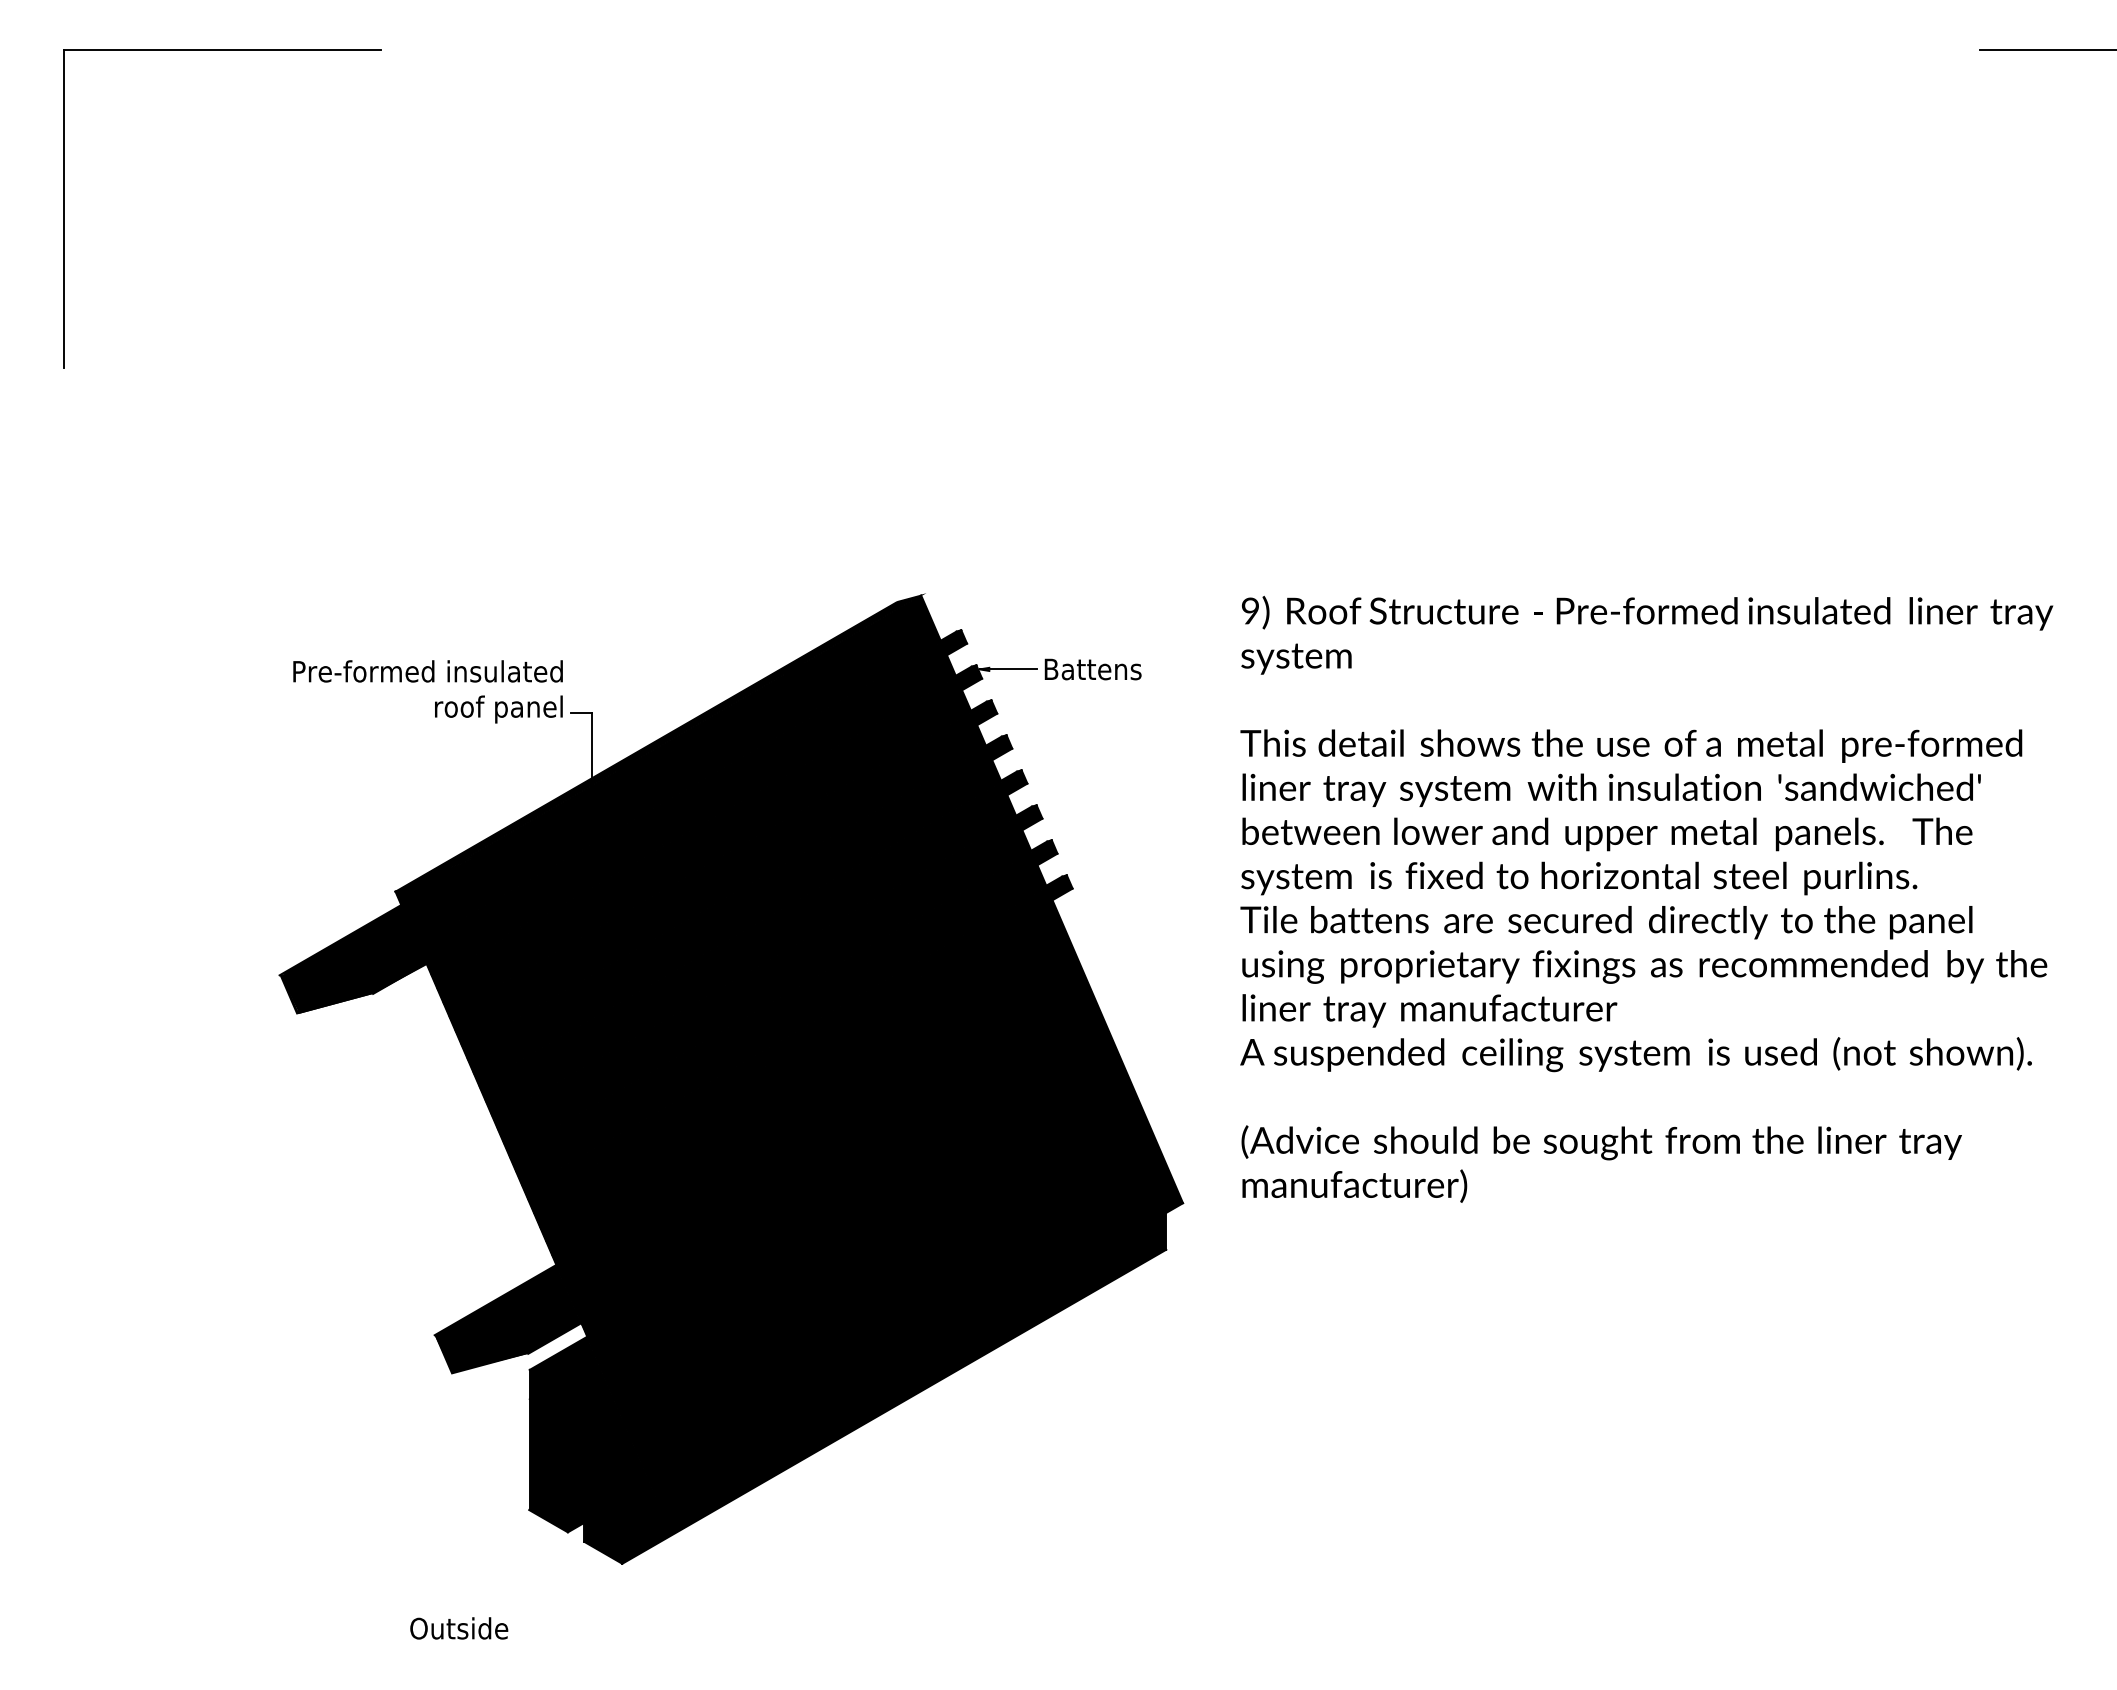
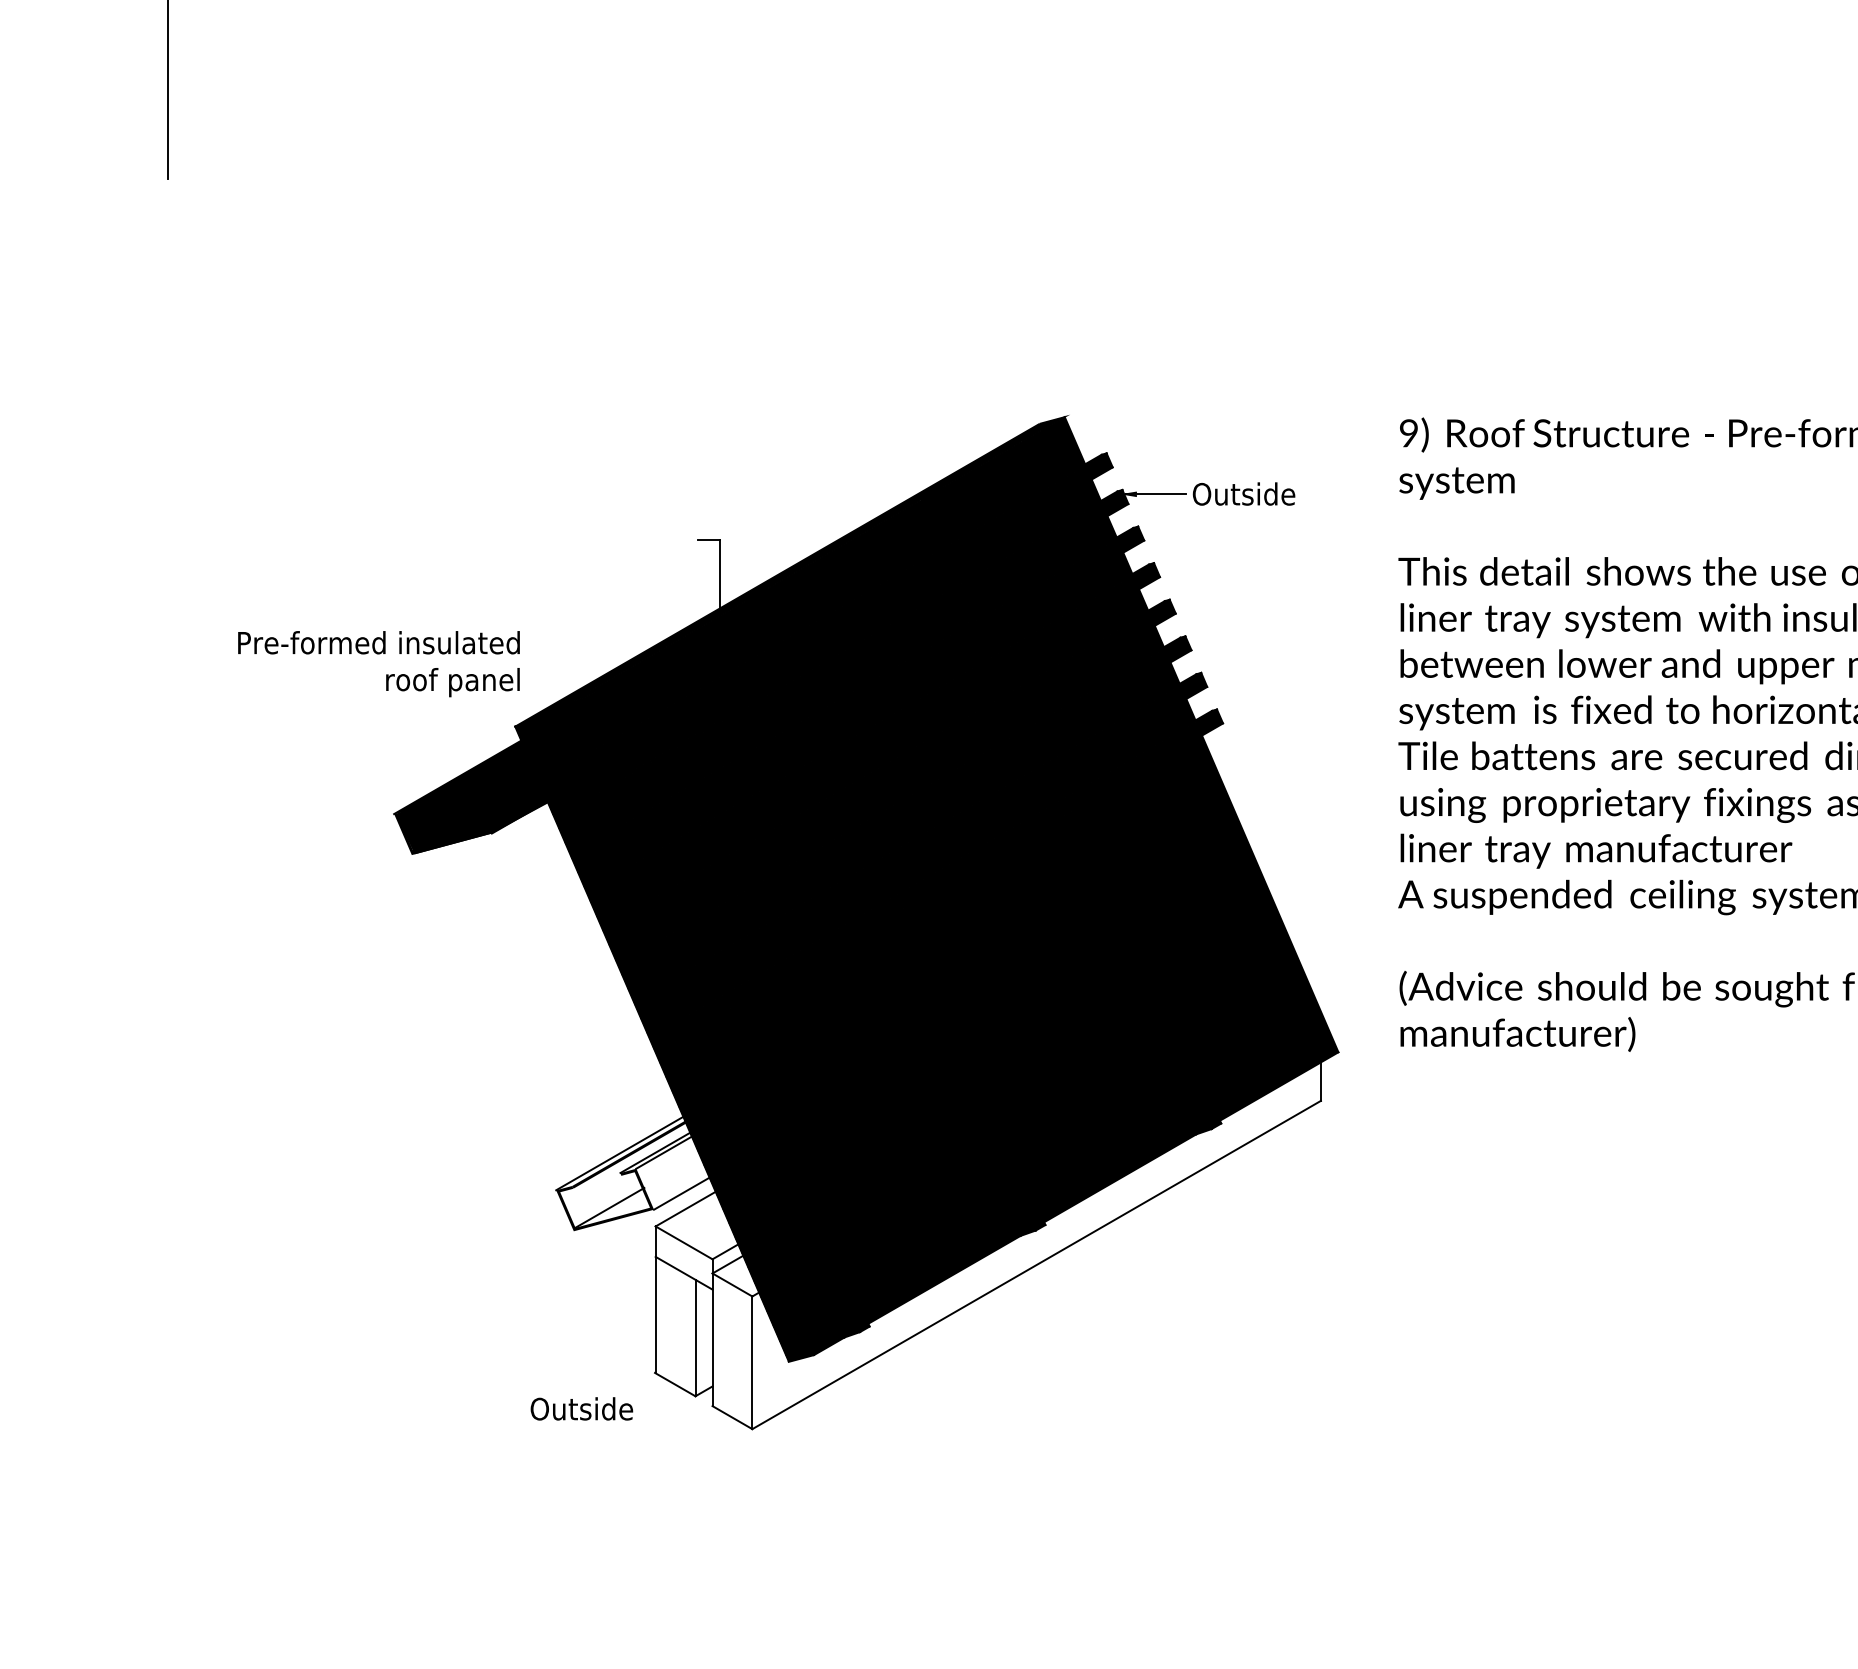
text: (1092, 669) -> (1243, 494), Battens -> Outside
text: (427, 691) -> (378, 663), moved
fill: (507, 1318) -> (632, 1172), removed
fill: (847, 1387) -> (987, 1244), removed
text: (459, 1628) -> (582, 1408), moved

